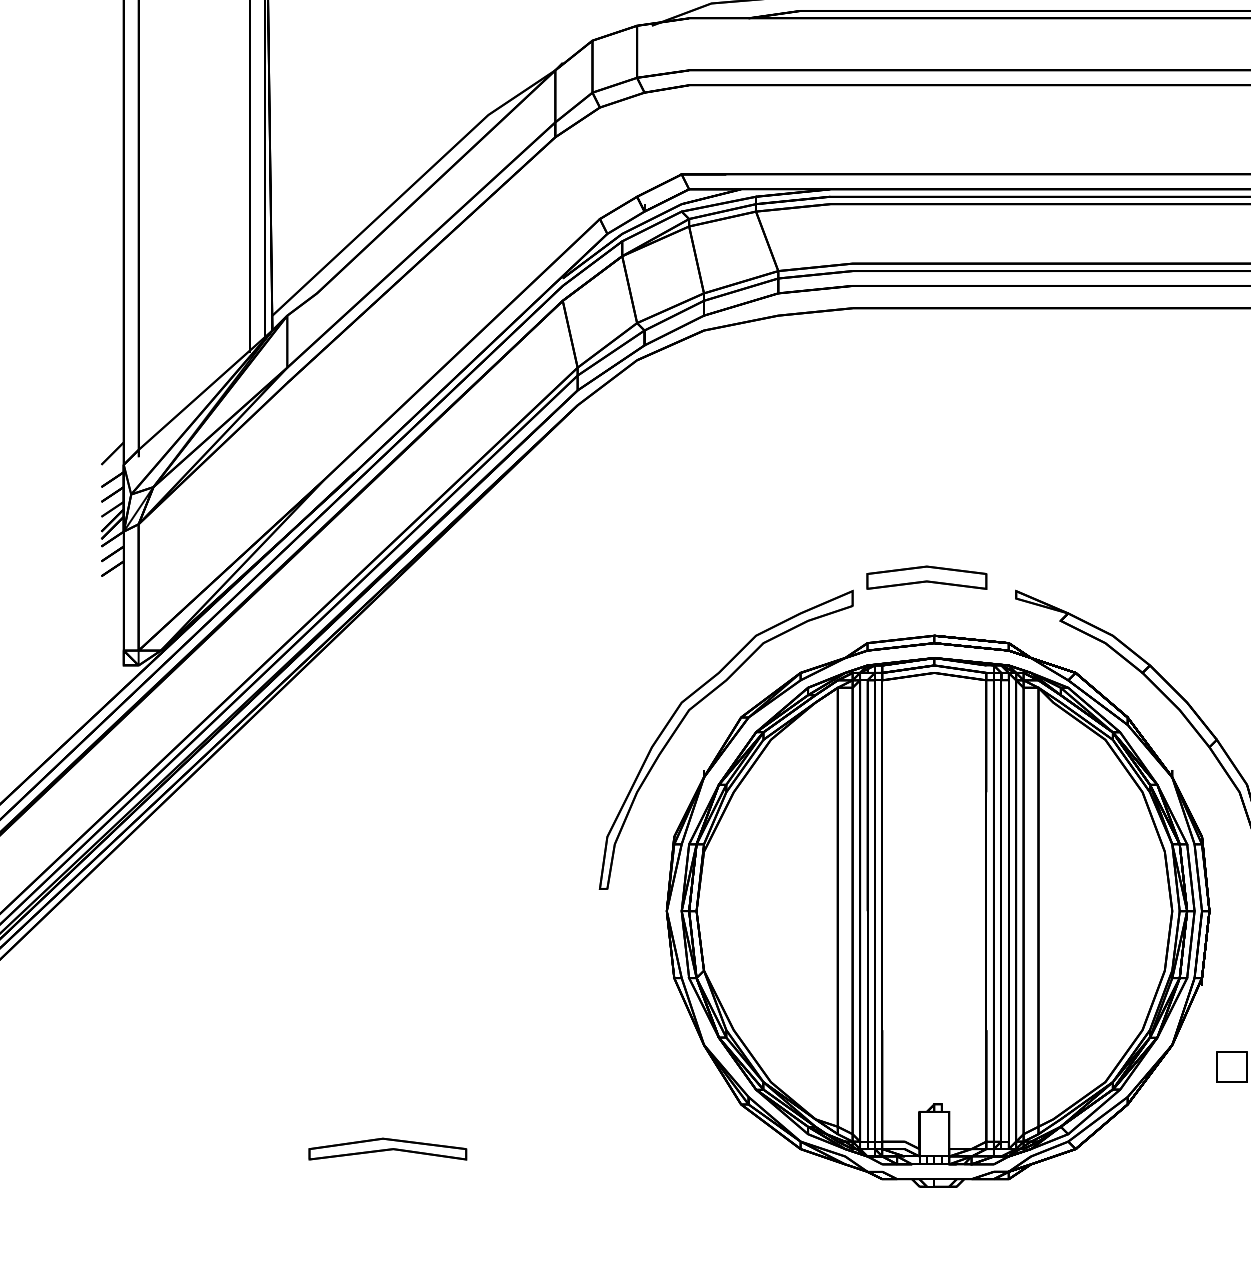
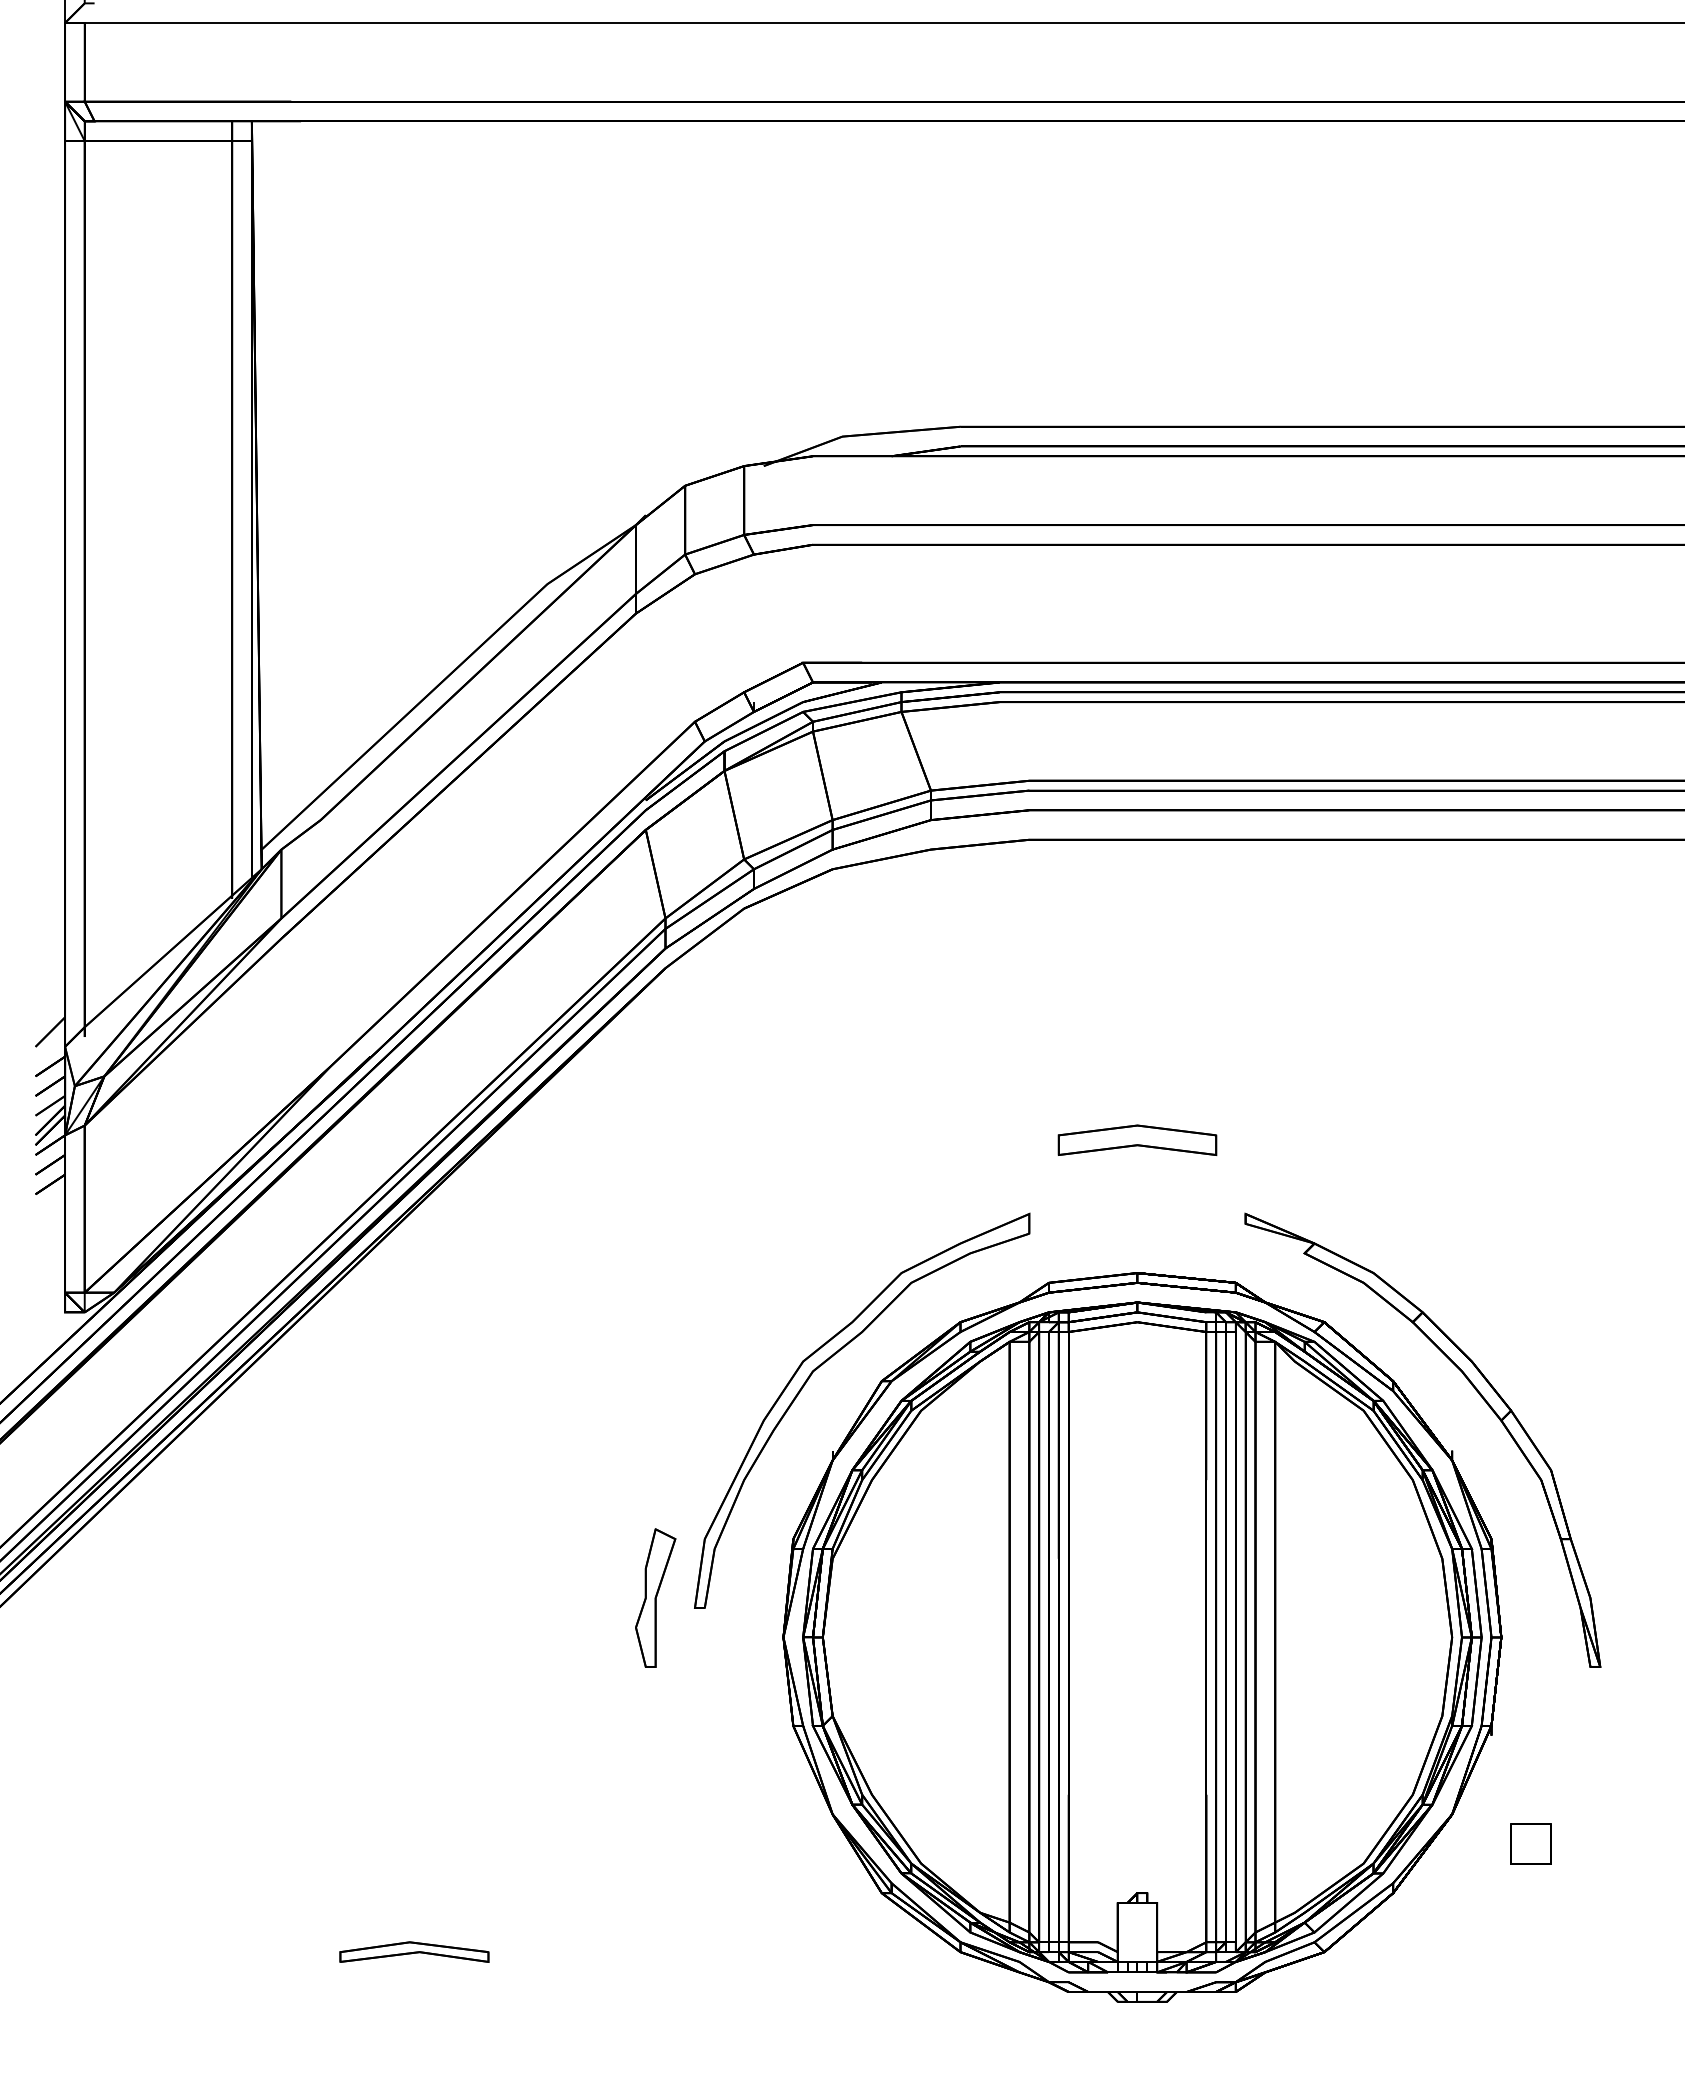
part: (926, 577) -> (1137, 1139), moved
part: (570, 881) -> (655, 1597), added
part: (387, 1148) -> (414, 1951), size x0.71

